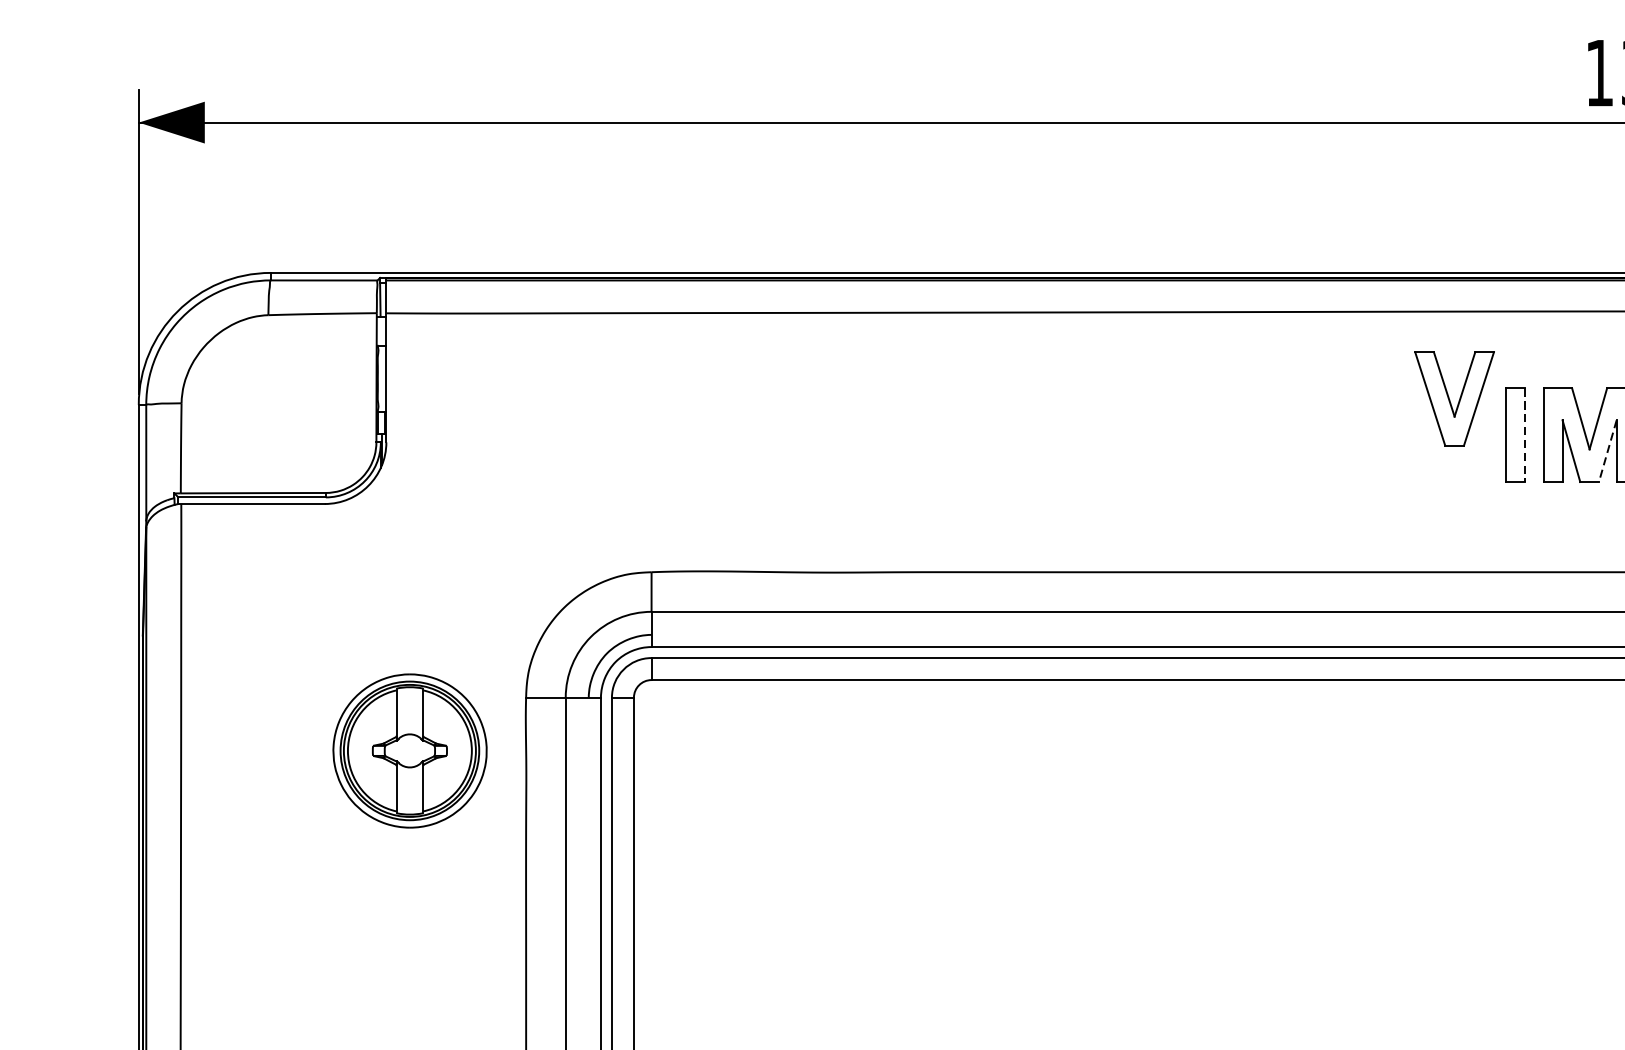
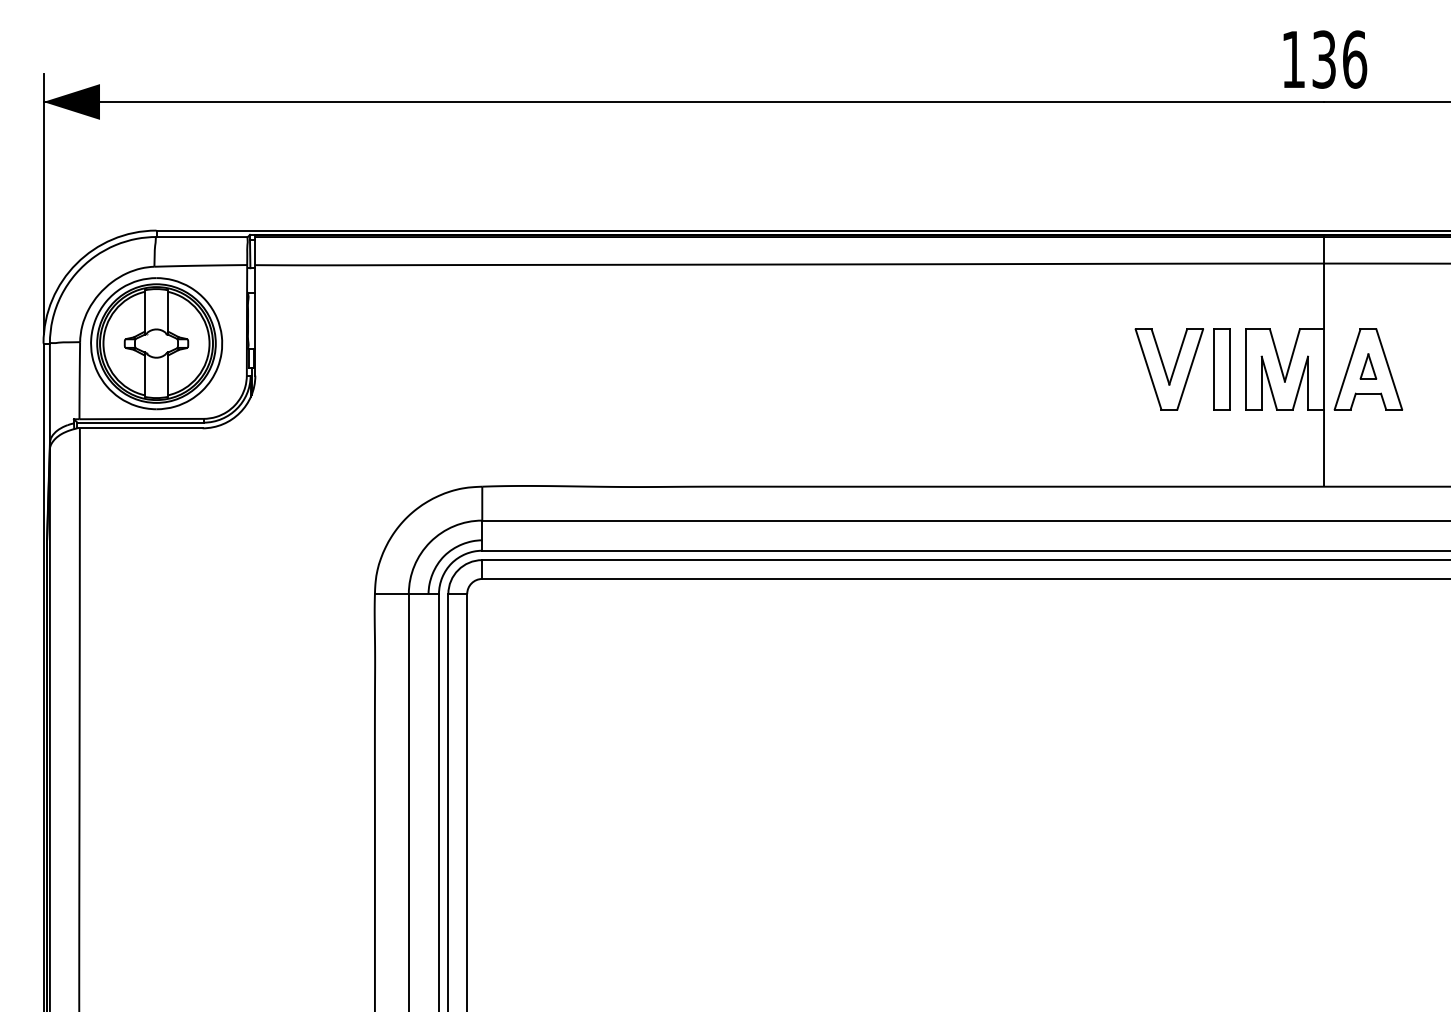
part: (1453, 399) -> (1168, 369), moved
line: (1524, 435) -> (1229, 369), dashed -> solid
line: (1607, 451) -> (1300, 383), dashed -> solid
part: (409, 750) -> (156, 343), moved

